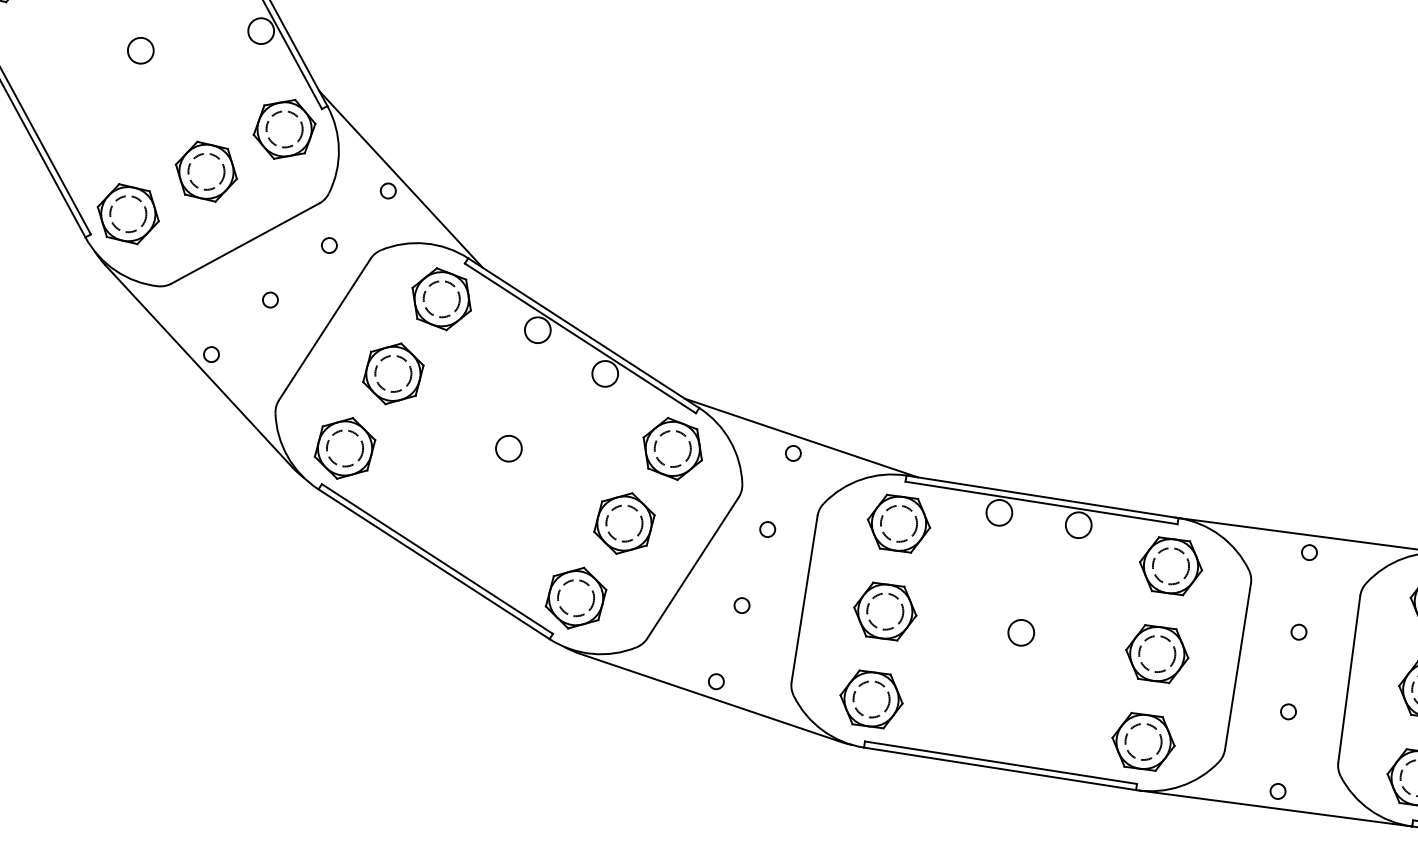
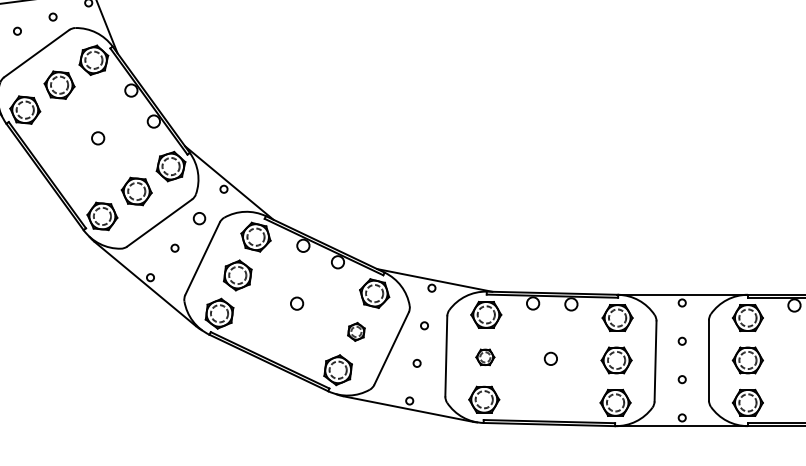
circle: (329, 244) -> (199, 218), size x1.6
part: (624, 522) -> (356, 331), size x0.6
part: (885, 612) -> (485, 357), size x0.6

